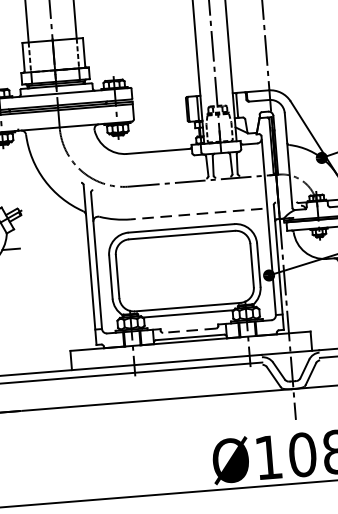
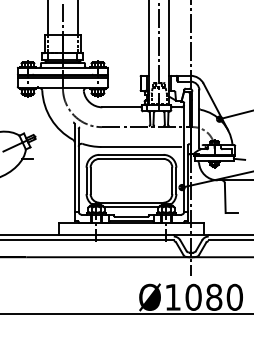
line: (196, 213) -> (141, 146), dashed -> solid
line: (187, 330) -> (130, 216), dashed -> solid

